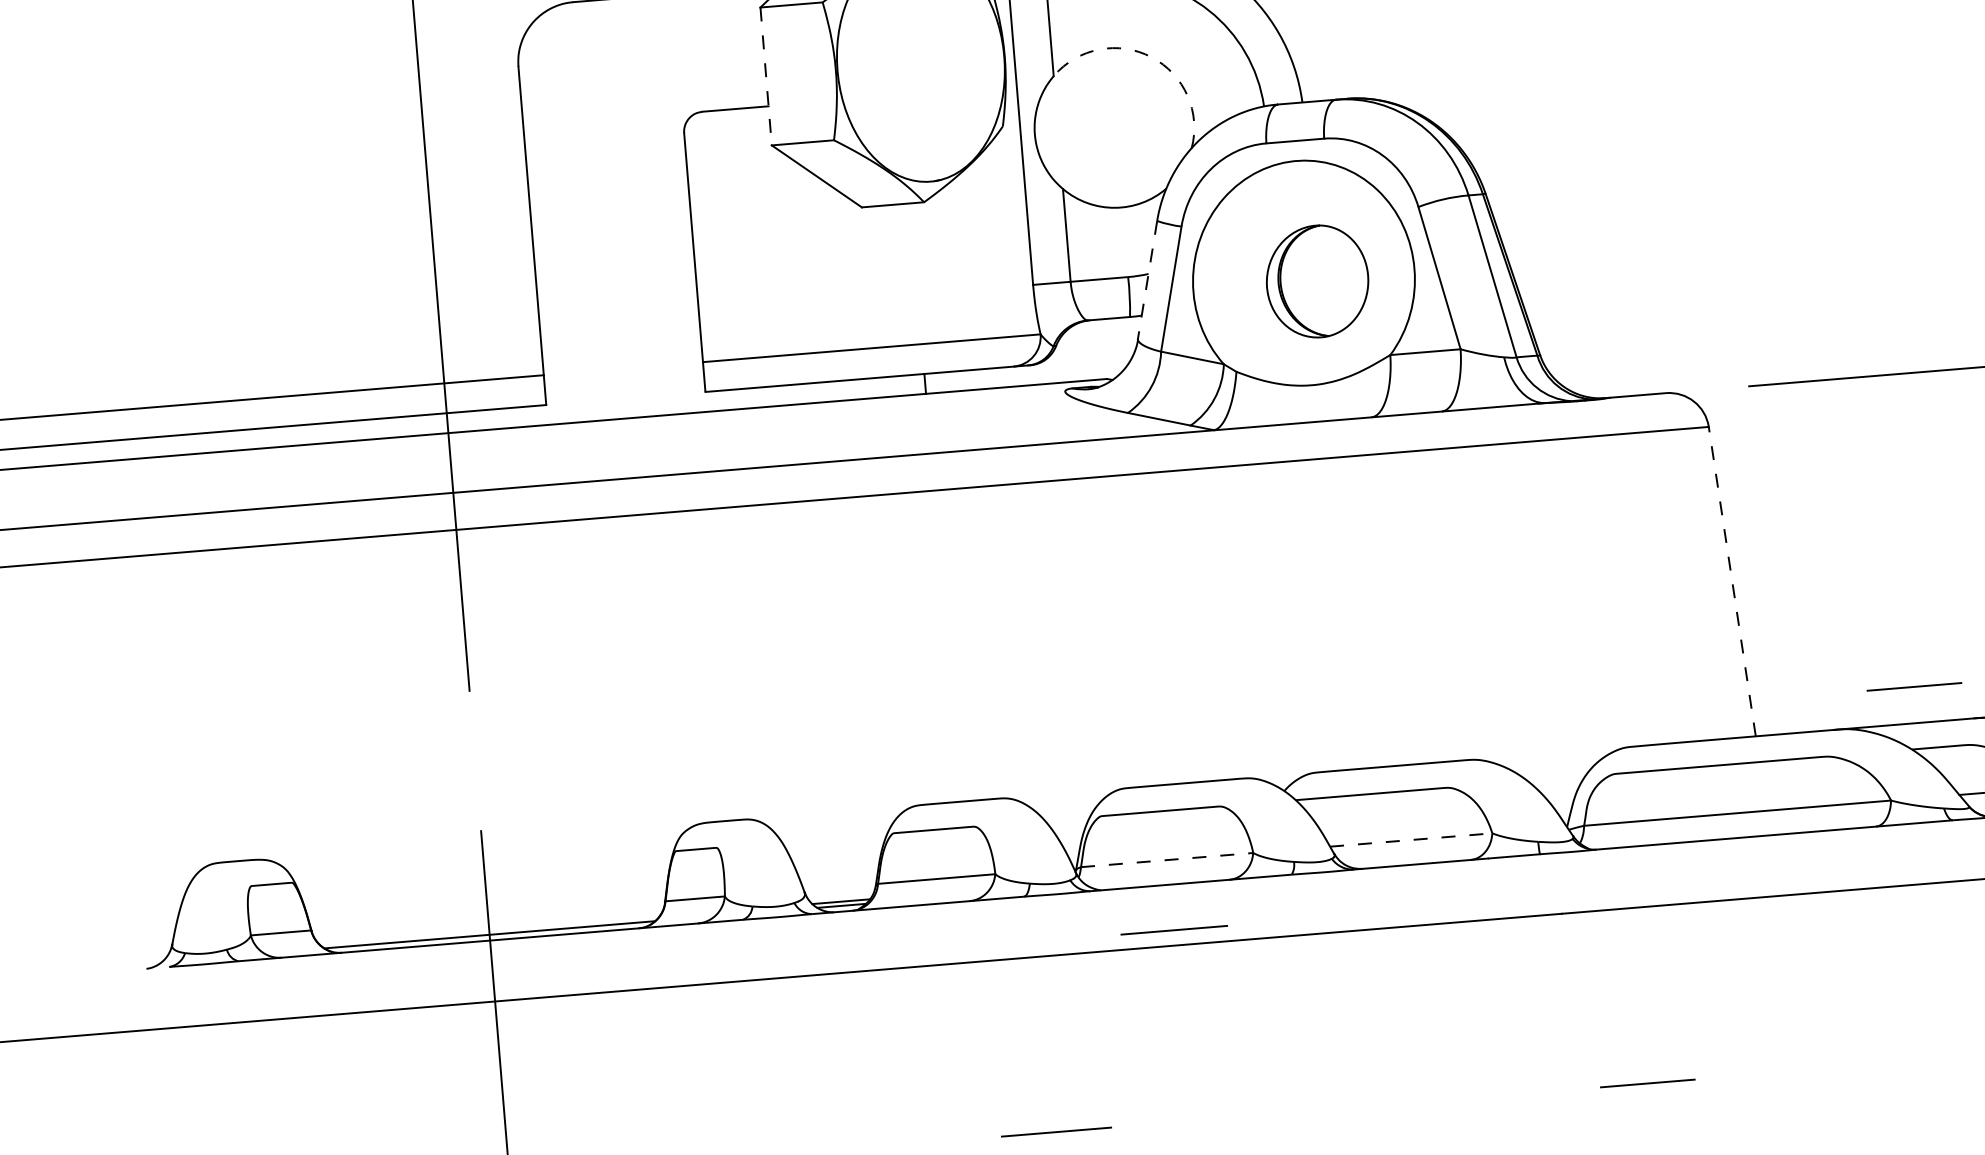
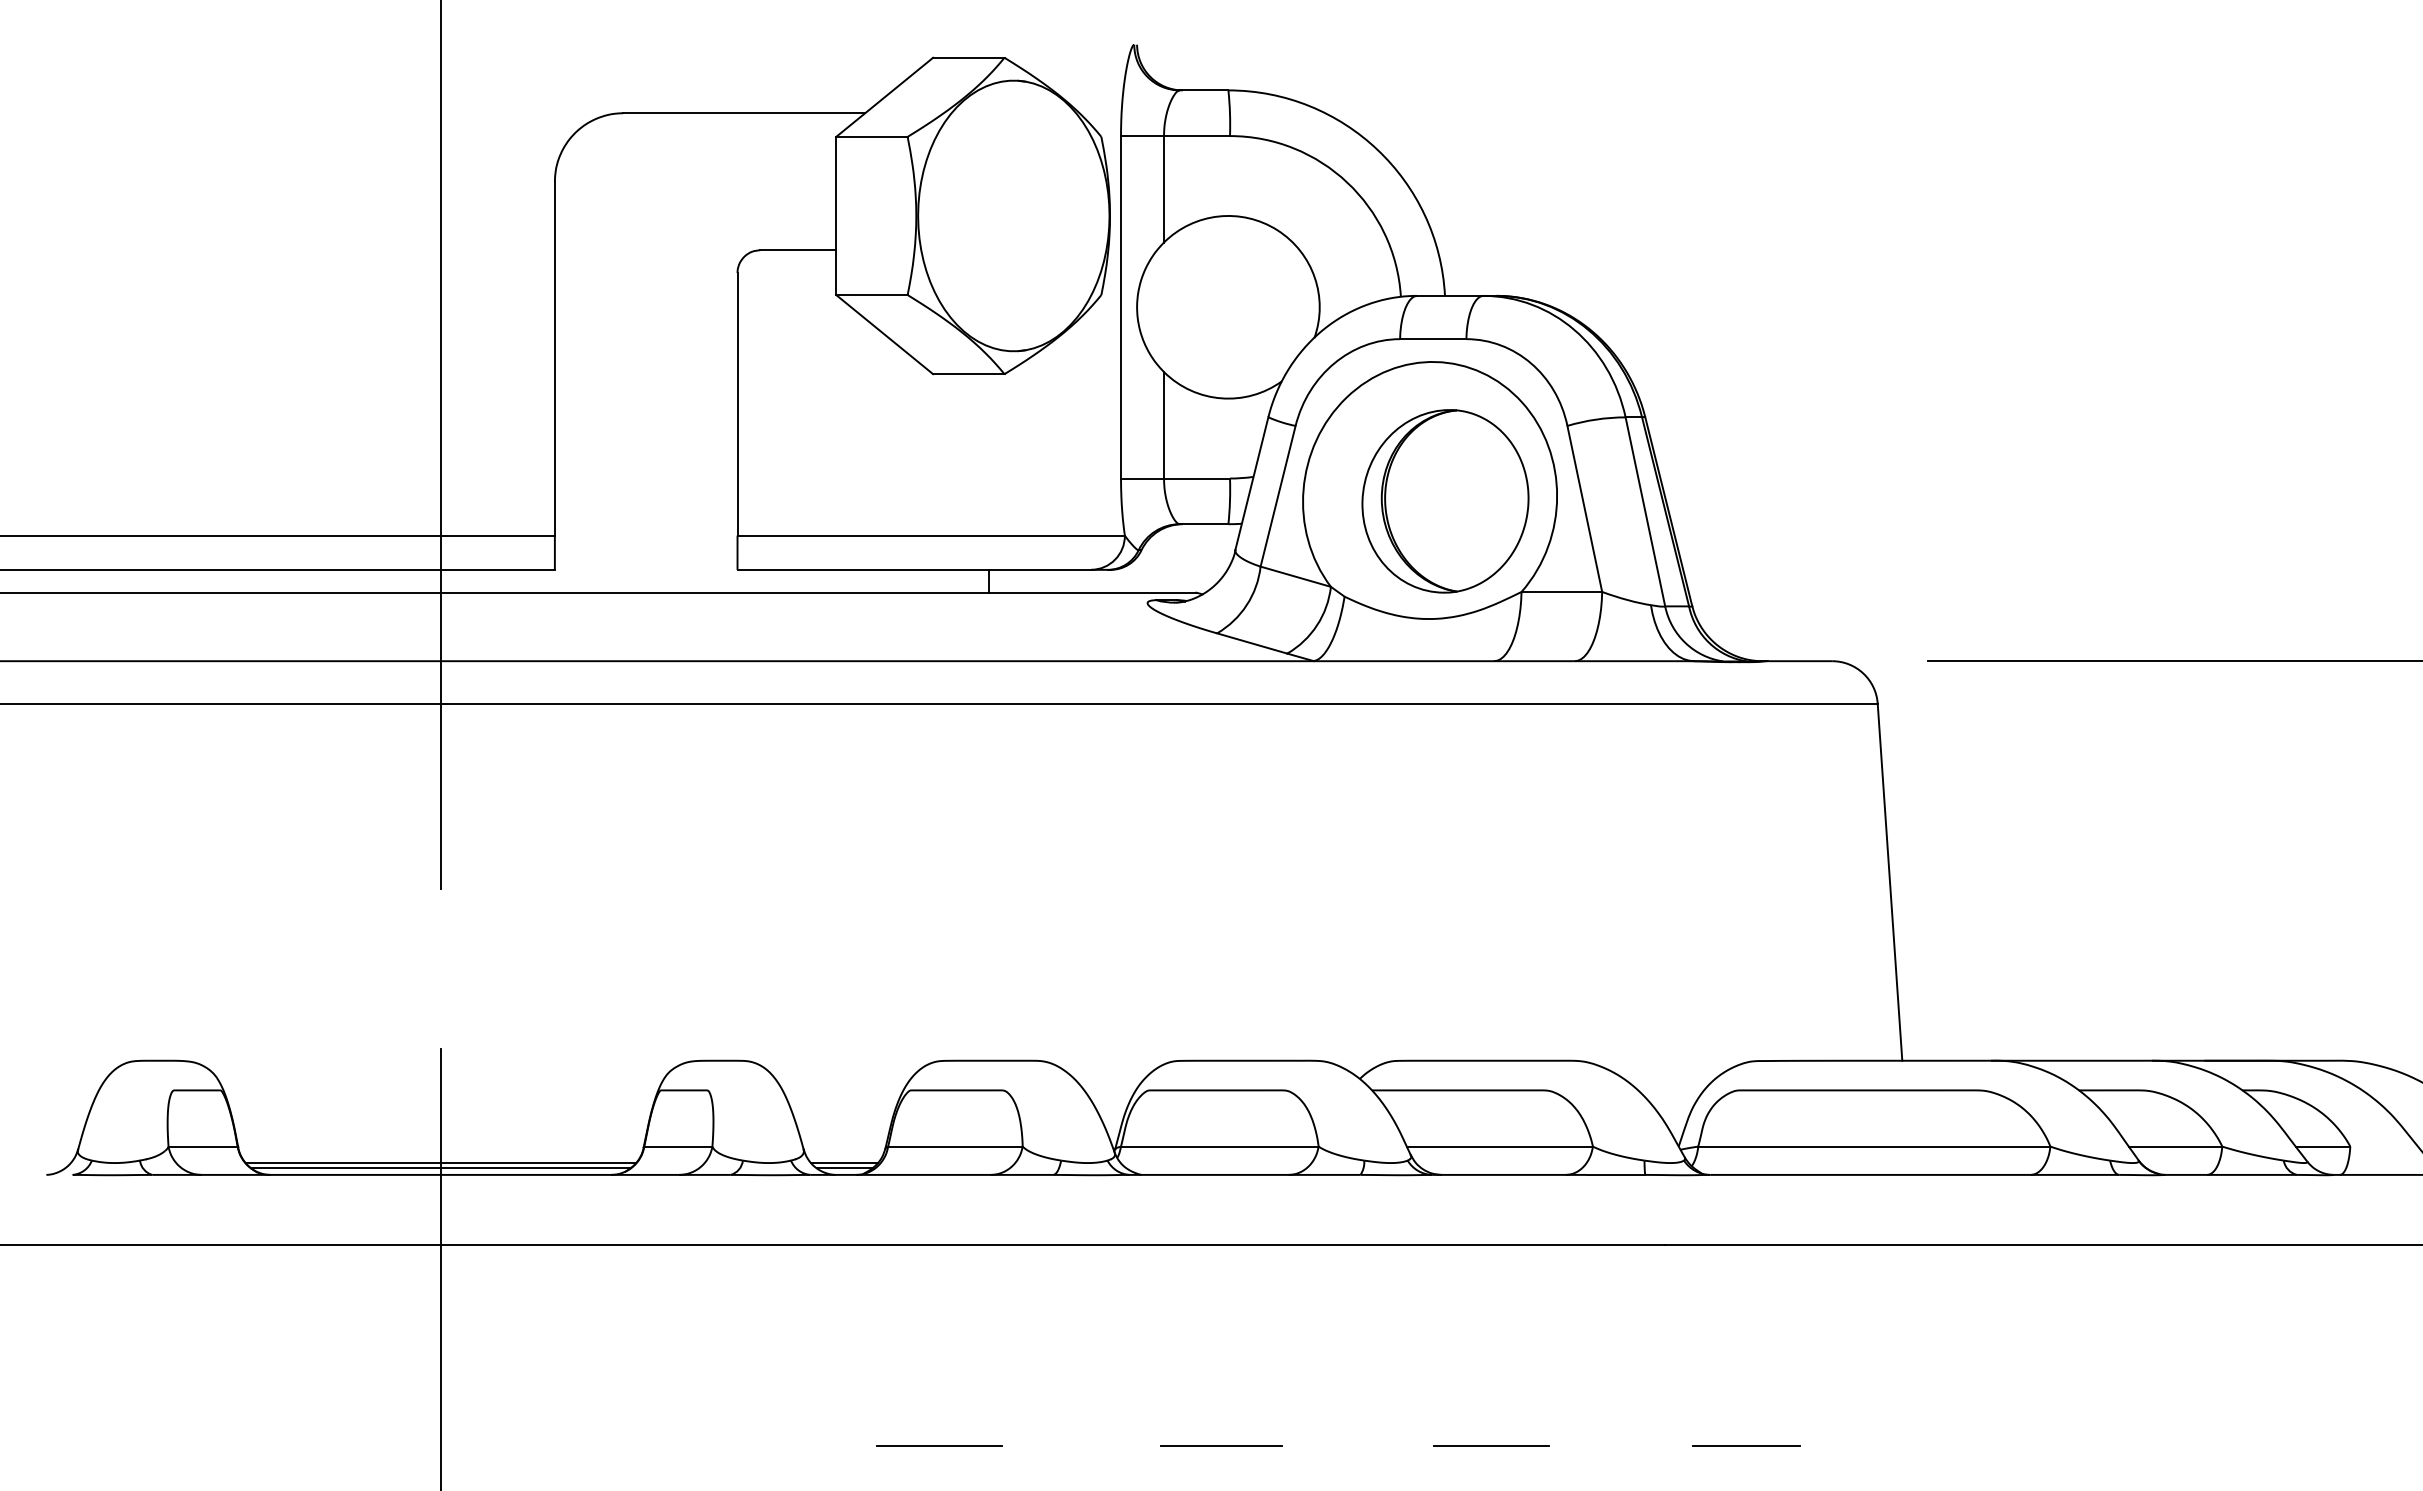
arc: (1151, 57) -> (1277, 230), dashed -> solid
line: (766, 76) -> (836, 216), dashed -> solid
line: (1147, 280) -> (1251, 484), dashed -> solid
part: (1317, 281) -> (1445, 501), size x1.43
line: (1732, 581) -> (1890, 882), dashed -> solid
line: (1914, 686) -> (2087, 1018), removed
line: (1411, 839) -> (1500, 1146), dashed -> solid
line: (1166, 860) -> (1219, 1146), dashed -> solid
line: (1174, 929) -> (1221, 1445), moved
line: (489, 930) -> (440, 1163), added
line: (1425, 1101) -> (1491, 1446), added
line: (1056, 1131) -> (939, 1445), moved

